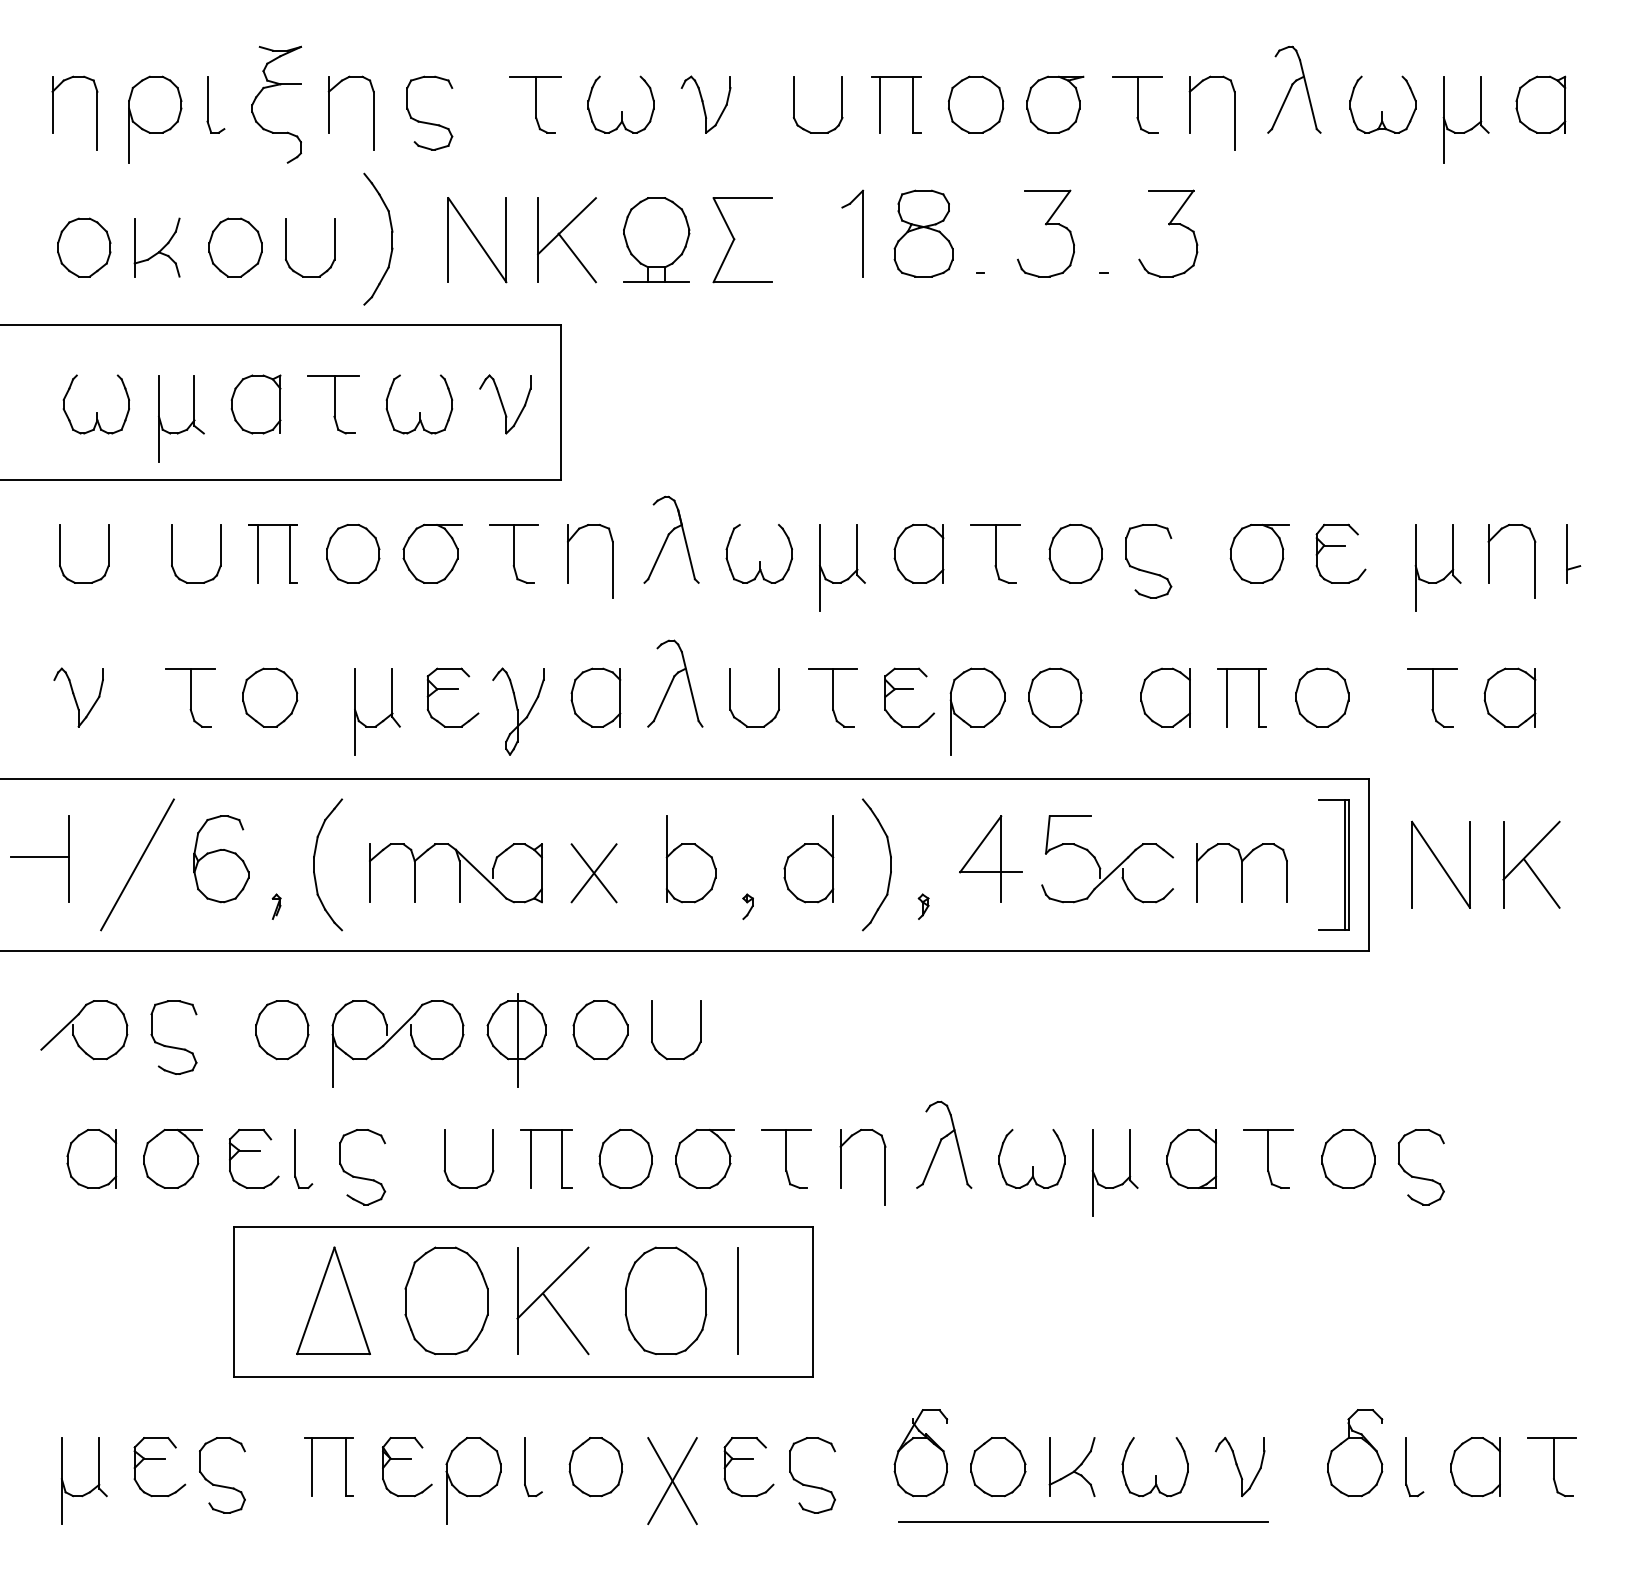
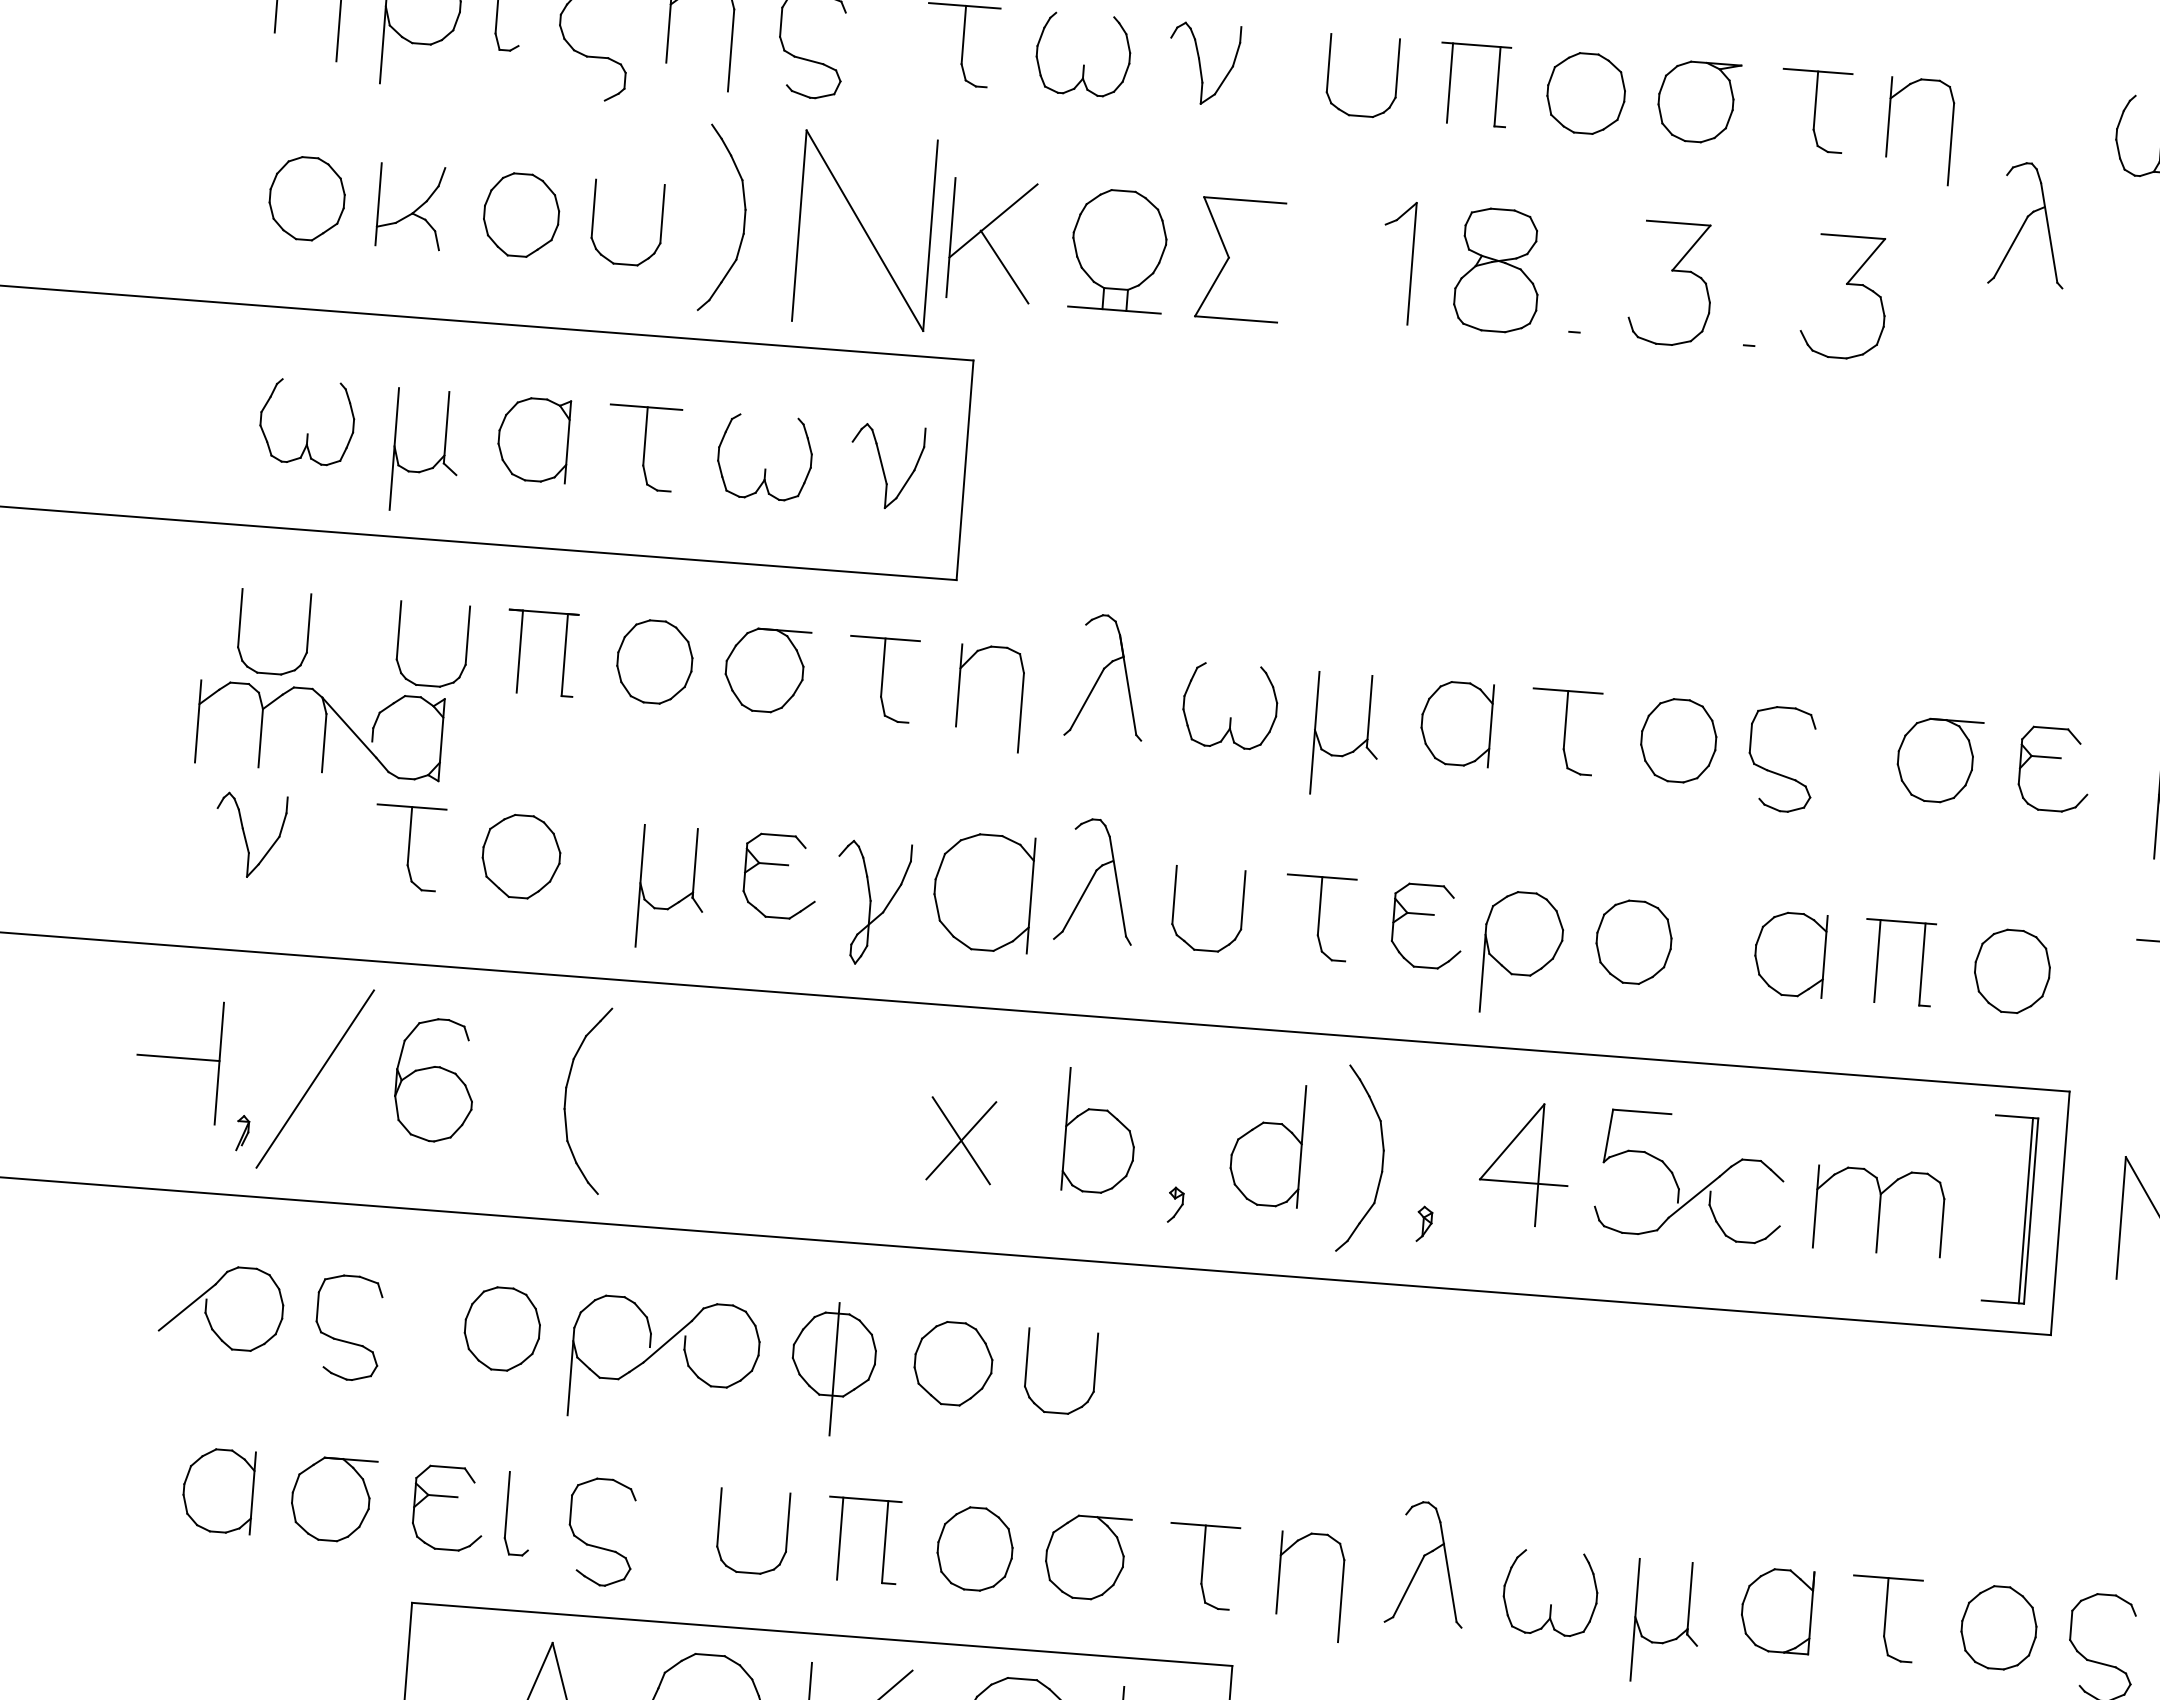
part: (1294, 89) -> (2030, 224), moved
part: (477, 240) -> (865, 231), size x1.6
part: (595, 697) -> (982, 891), size x1.4
part: (455, 873) -> (319, 731), moved
part: (276, 906) -> (242, 1132), moved

